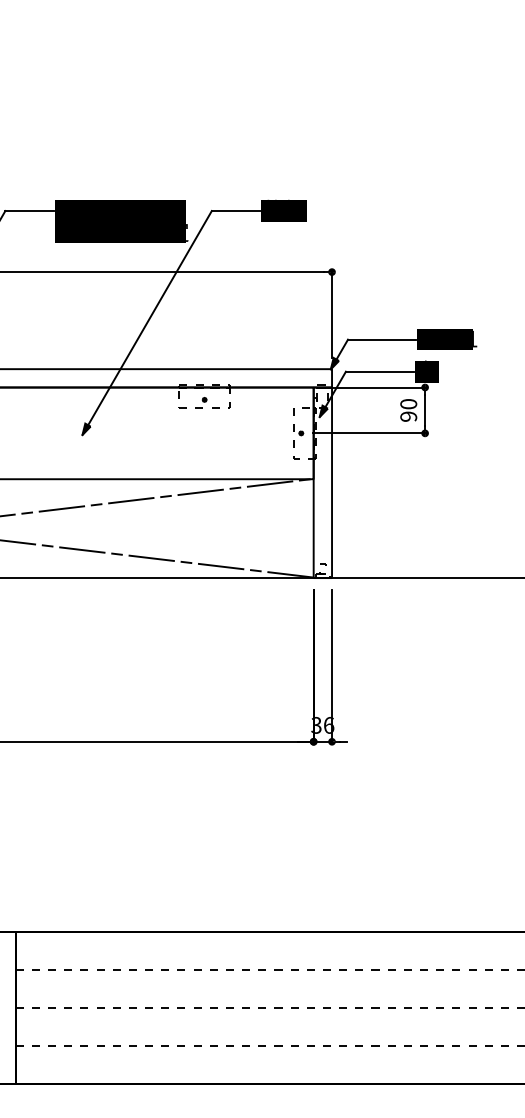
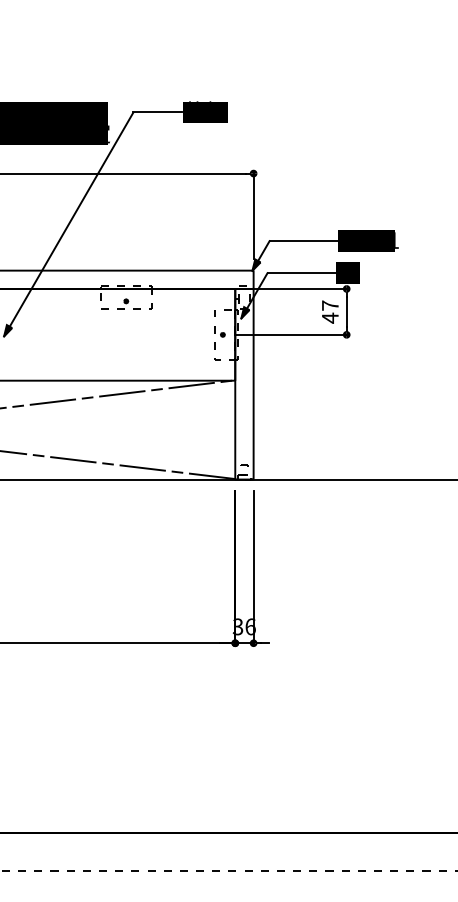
text: (408, 410) -> (330, 311), 90 -> 47

